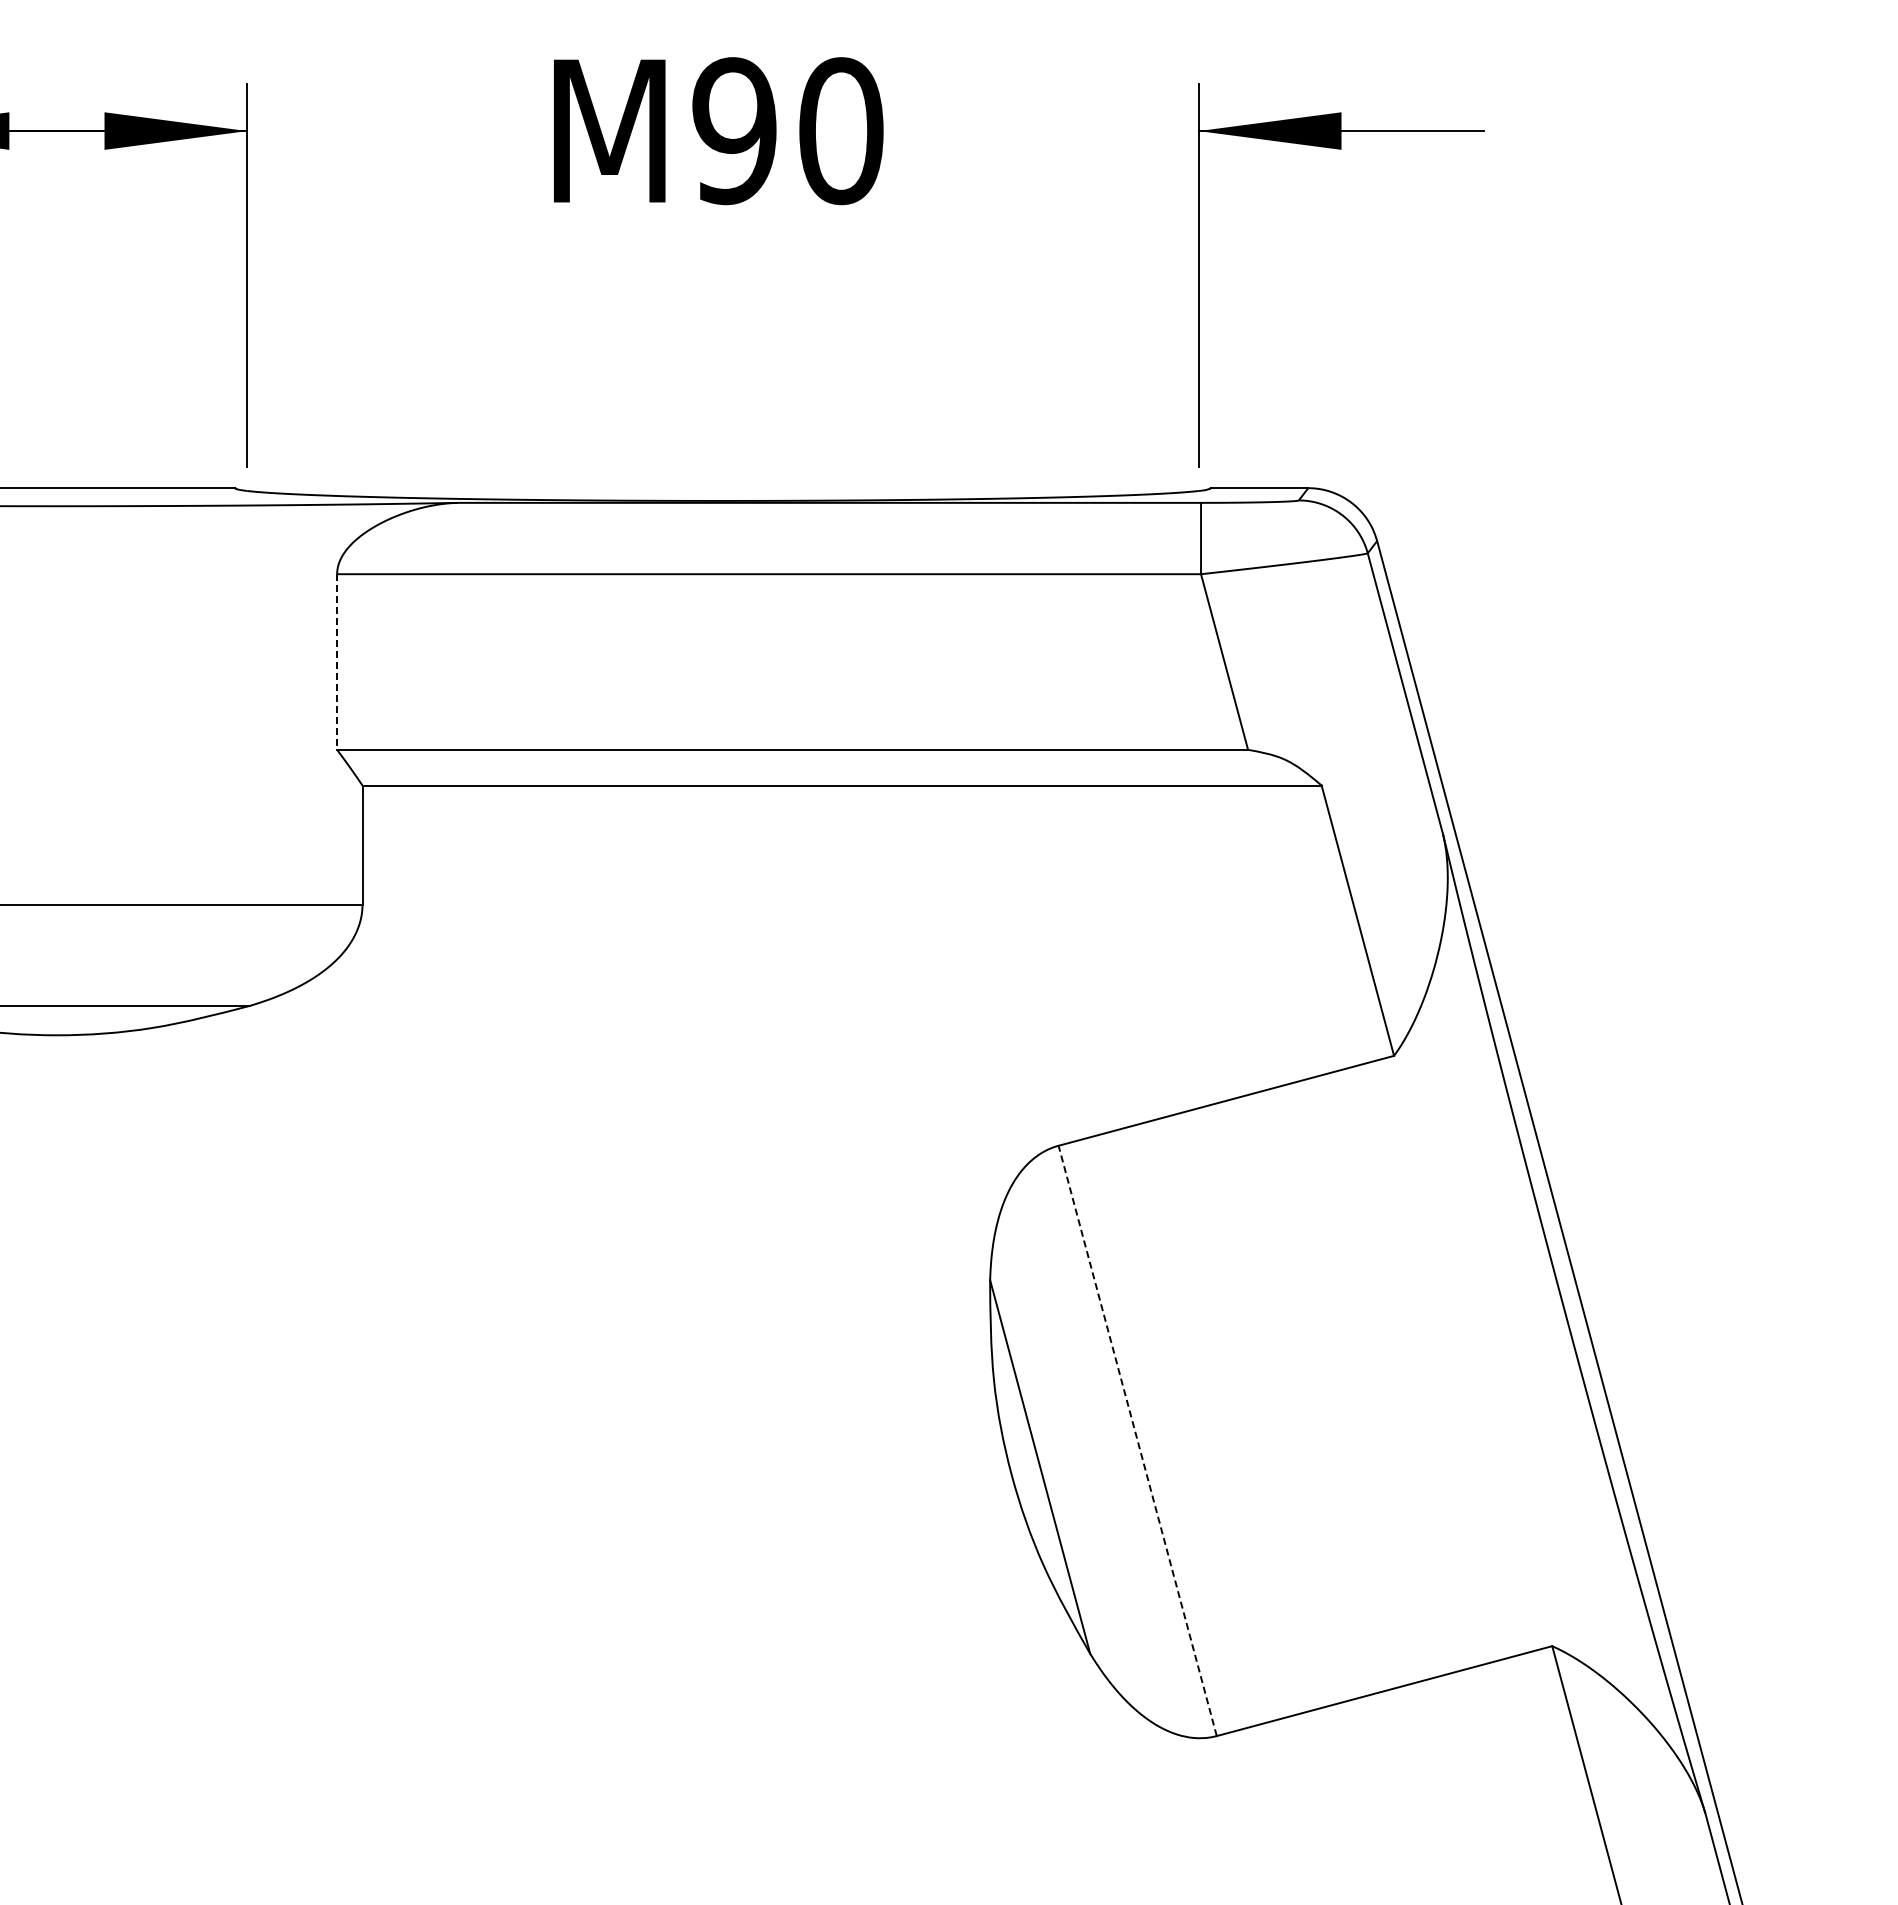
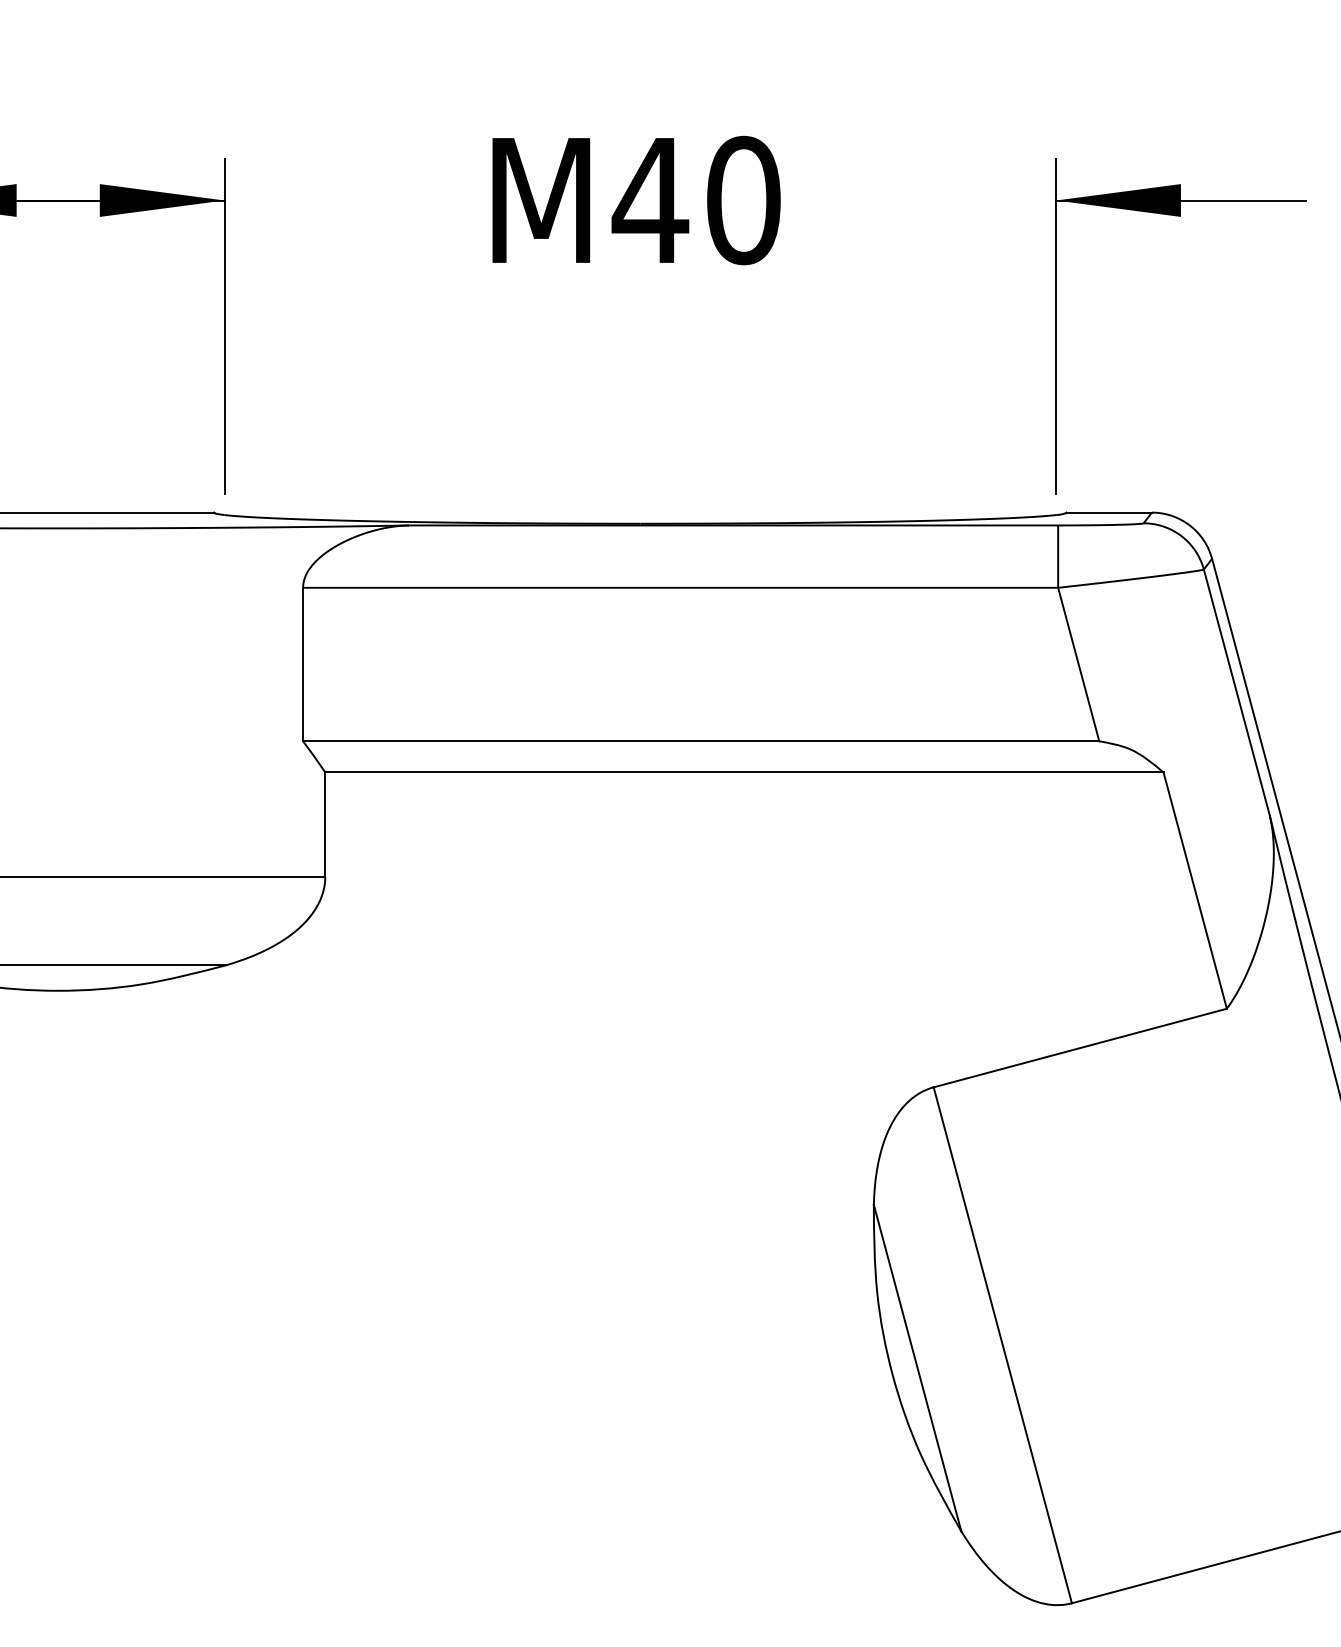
text: (734, 131) -> (650, 200), M90 -> M40
line: (337, 662) -> (303, 664), dashed -> solid
line: (1137, 1440) -> (1002, 1344), dashed -> solid

